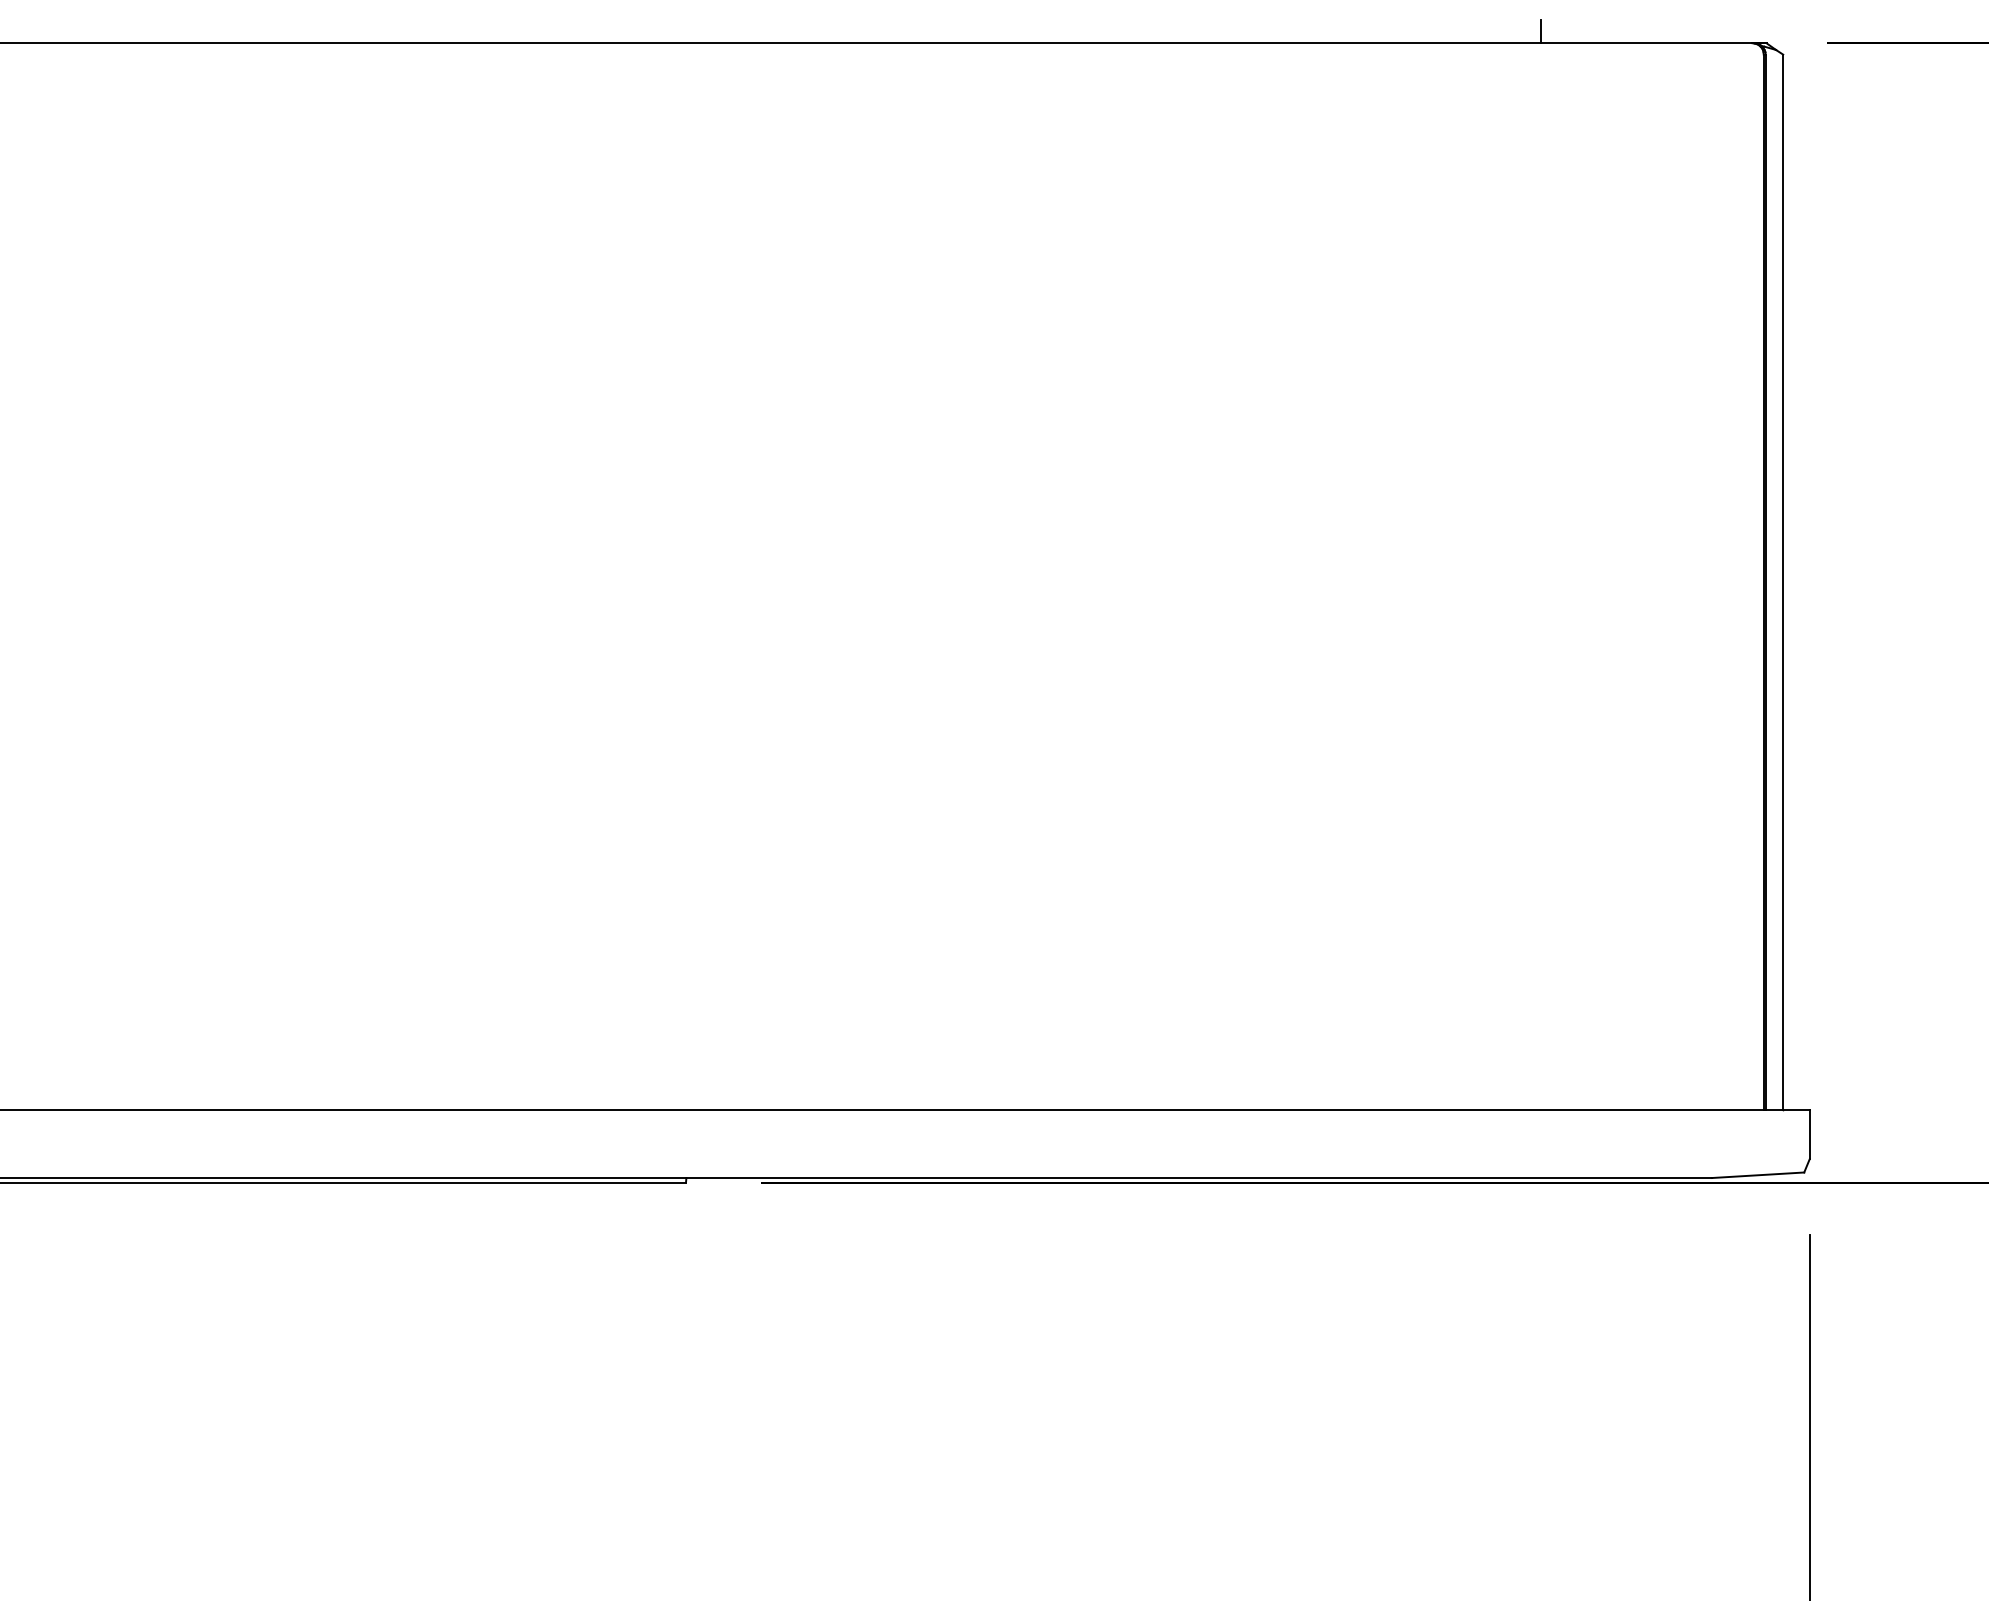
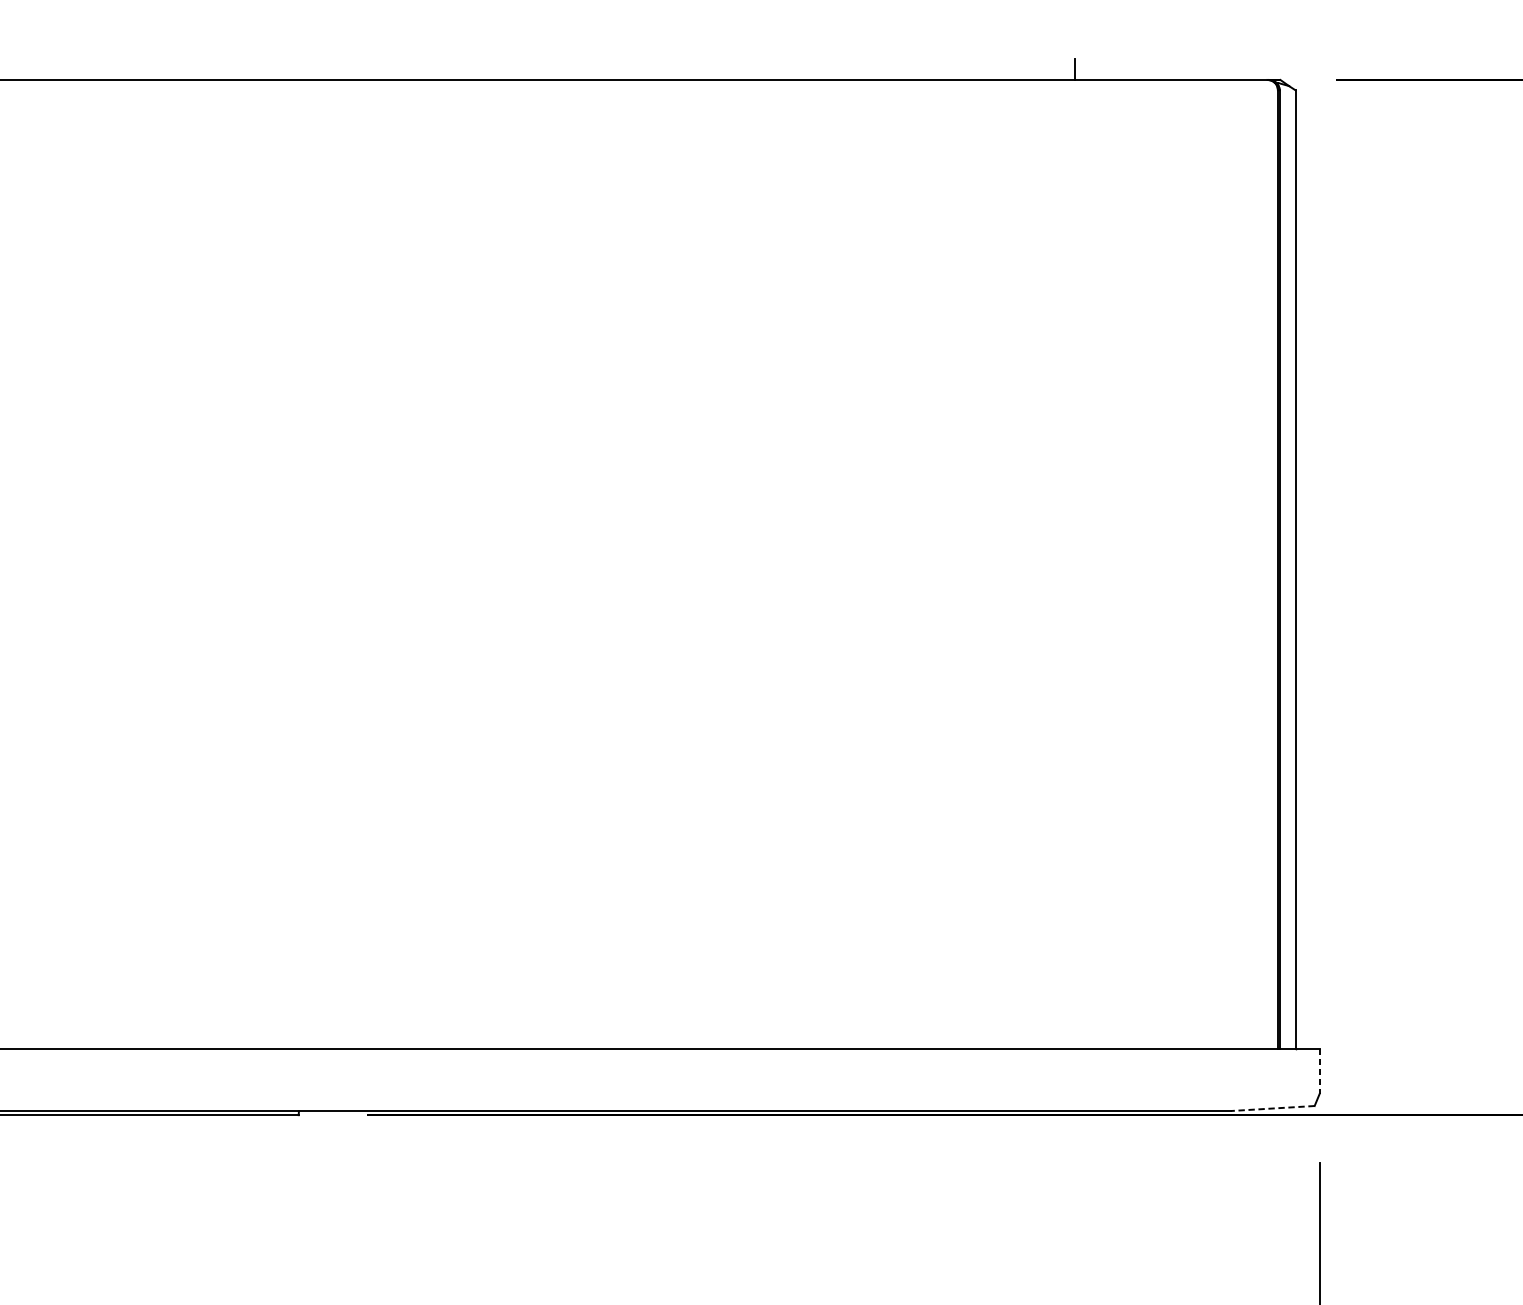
line: (1809, 1134) -> (1319, 1071), solid -> dashed
line: (1757, 1175) -> (1272, 1108), solid -> dashed

